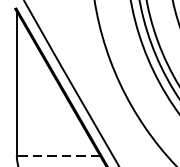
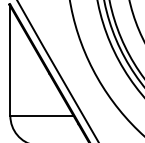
line: (57, 155) -> (41, 115), dashed -> solid

